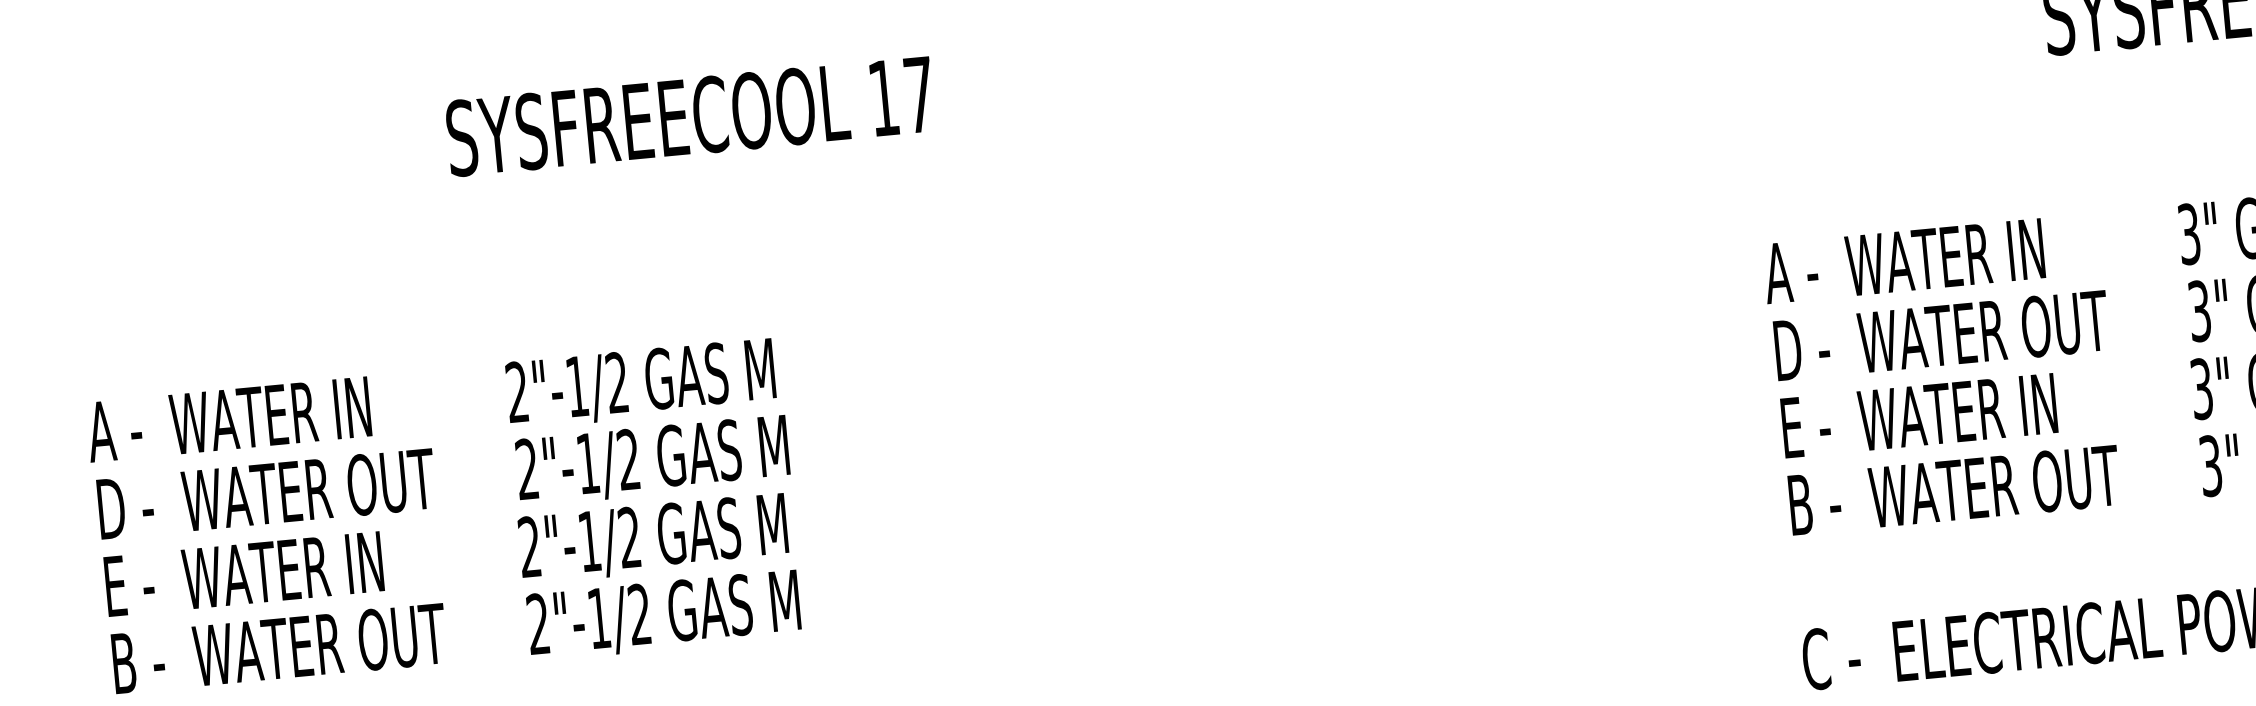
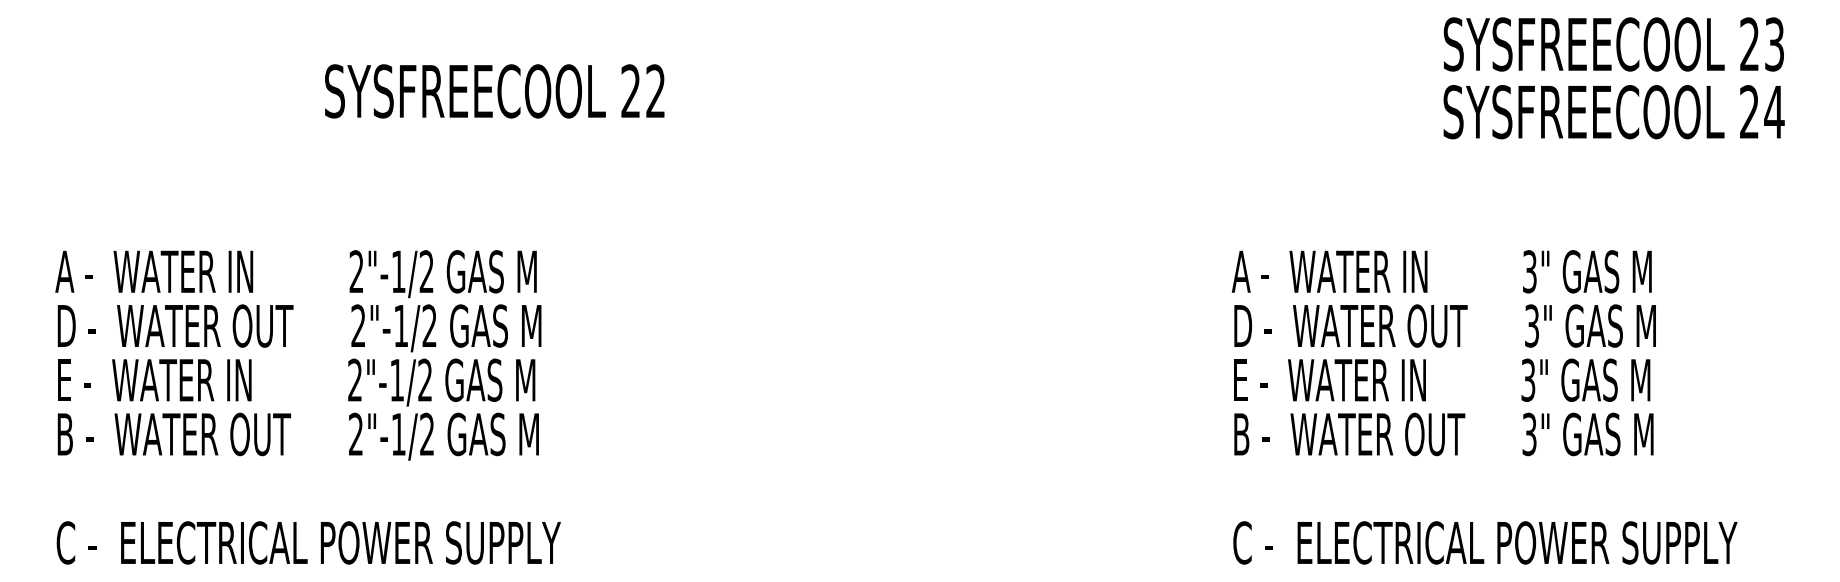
text: (900, 95) -> (642, 90), 17 -> 22

